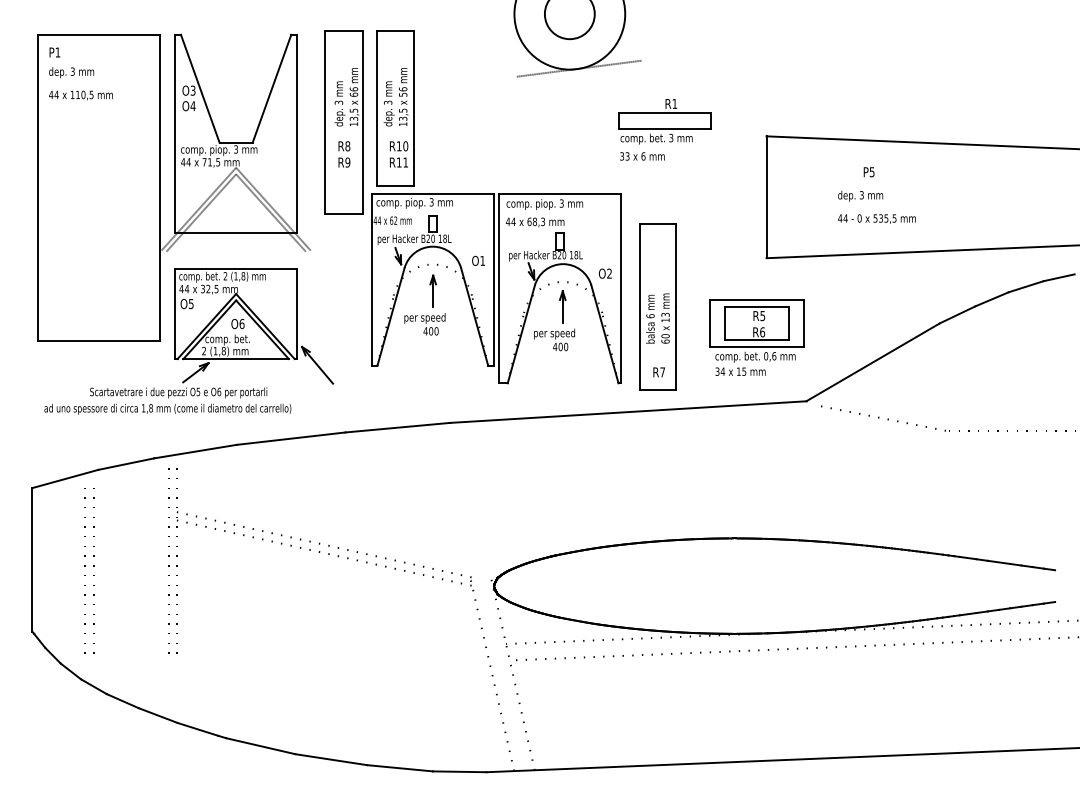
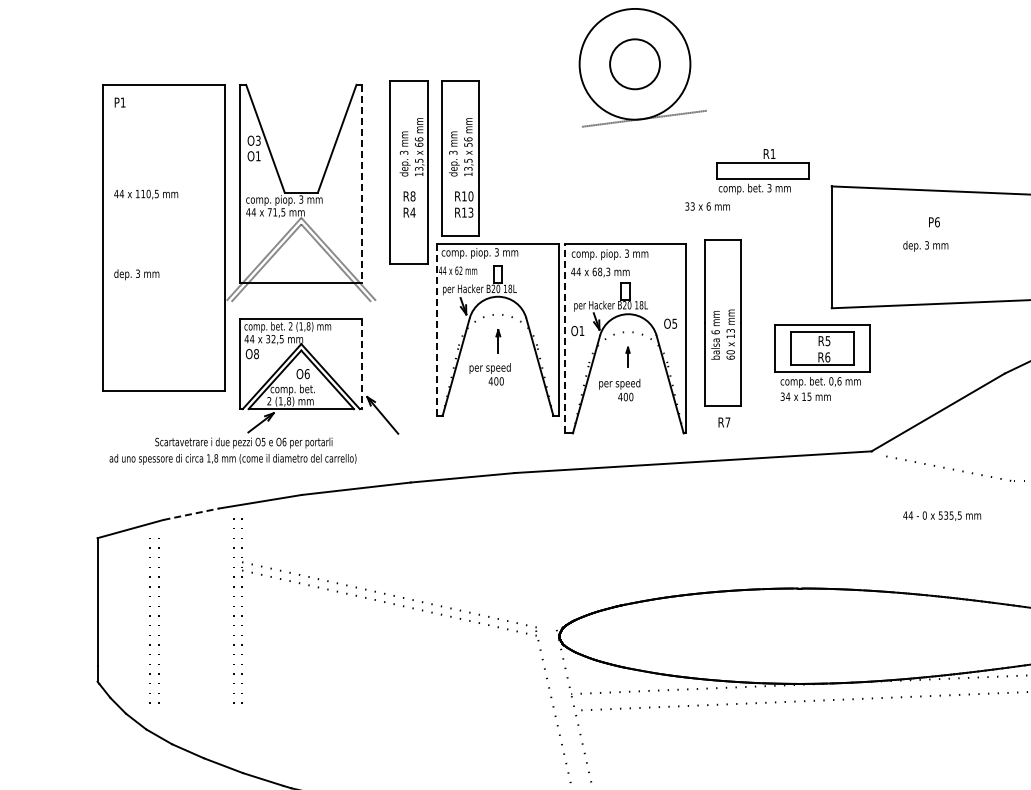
text: (71, 72) -> (136, 274), moved
text: (80, 95) -> (145, 194), moved
text: (192, 106) -> (257, 156), O4 -> O1
part: (664, 121) -> (762, 171), moved
line: (297, 134) -> (362, 184), solid -> dashed
text: (347, 162) -> (412, 212), R9 -> R4
text: (405, 162) -> (470, 212), R11 -> R13
text: (871, 172) -> (936, 222), P5 -> P6
text: (876, 218) -> (941, 515), moved
text: (478, 260) -> (577, 330), moved
text: (609, 273) -> (674, 323), O2 -> O5
line: (371, 279) -> (436, 329), solid -> dashed
line: (499, 288) -> (564, 338), solid -> dashed
part: (432, 290) -> (497, 340), size x0.7
text: (190, 303) -> (255, 353), O5 -> O8
part: (562, 306) -> (627, 356), size x0.6
part: (657, 306) -> (722, 322), moved
line: (297, 314) -> (362, 364), solid -> dashed
part: (756, 337) -> (821, 362), moved
line: (126, 464) -> (191, 514), solid -> dashed

